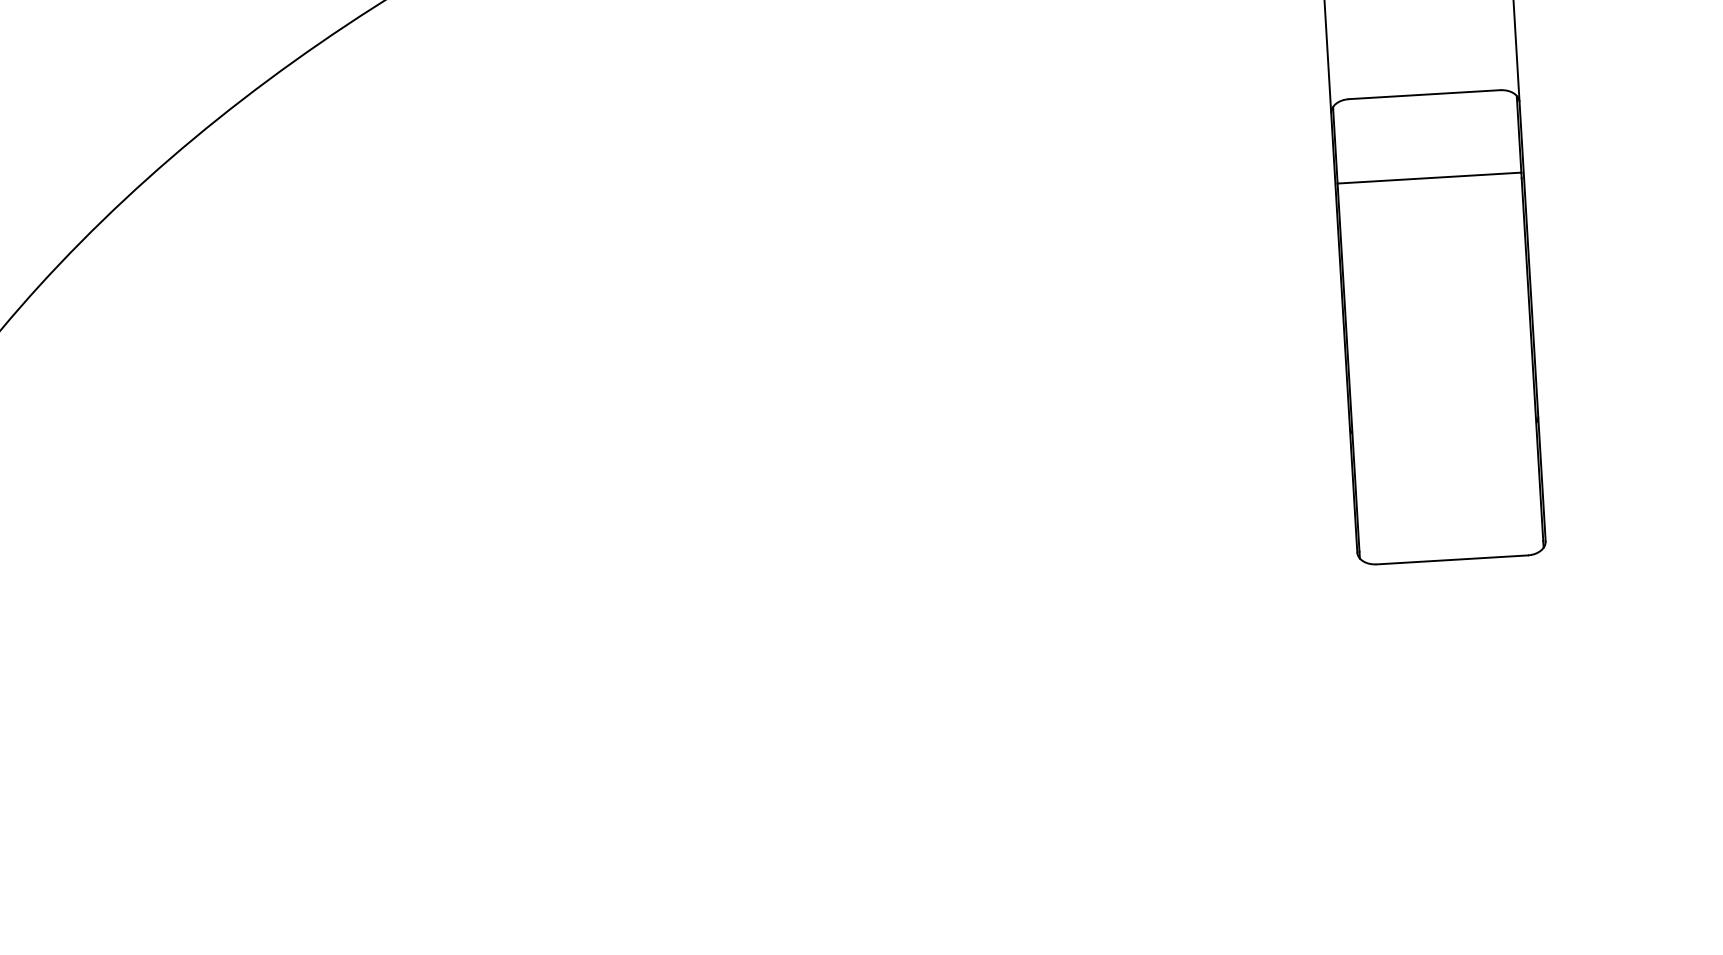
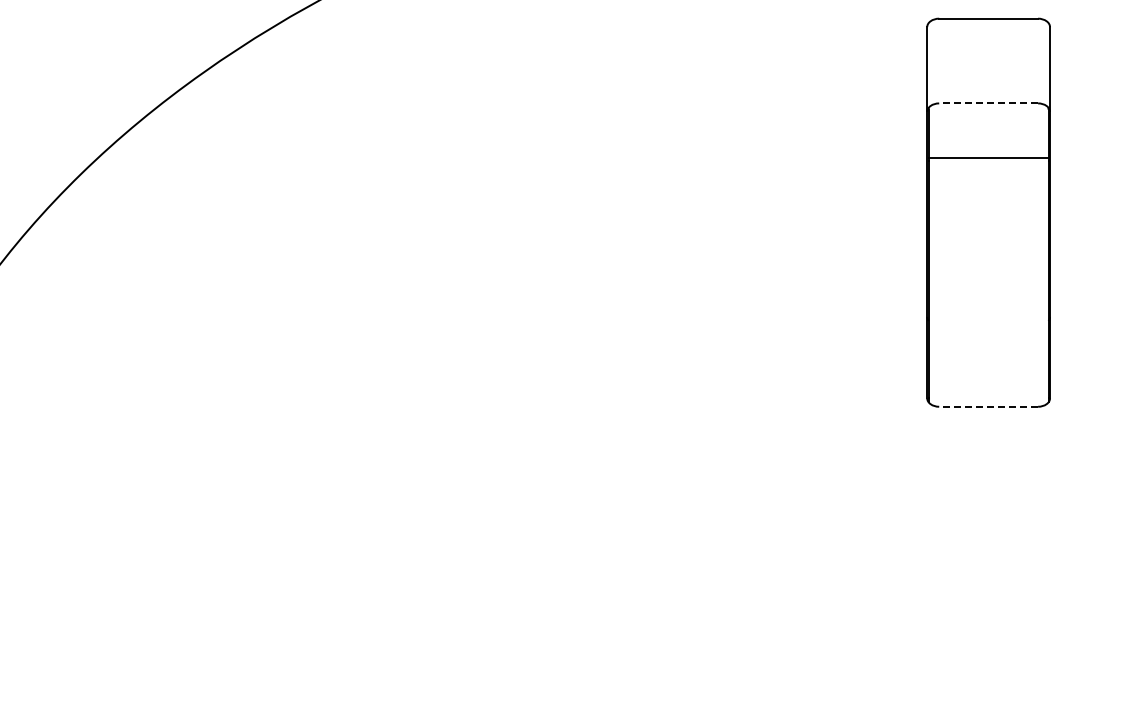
line: (1424, 94) -> (988, 103), solid -> dashed
line: (1452, 559) -> (988, 406), solid -> dashed

